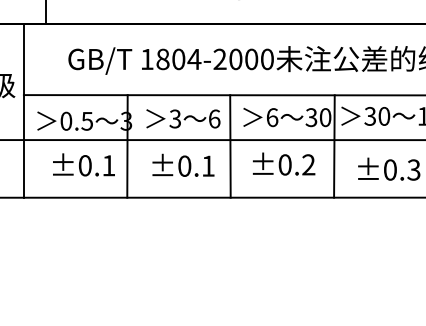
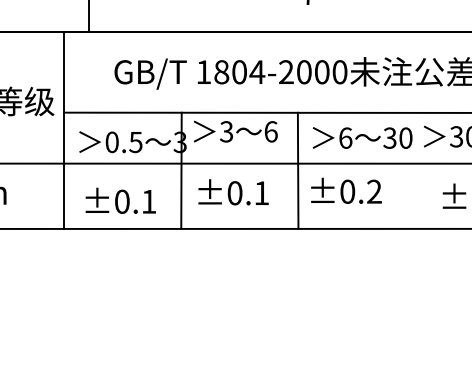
text: (183, 118) -> (235, 131), moved
line: (334, 146) -> (416, 170), removed
text: (284, 163) -> (346, 190), moved
text: (83, 164) -> (120, 200), moved
text: (183, 164) -> (233, 191), moved

